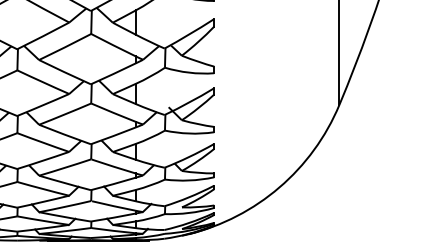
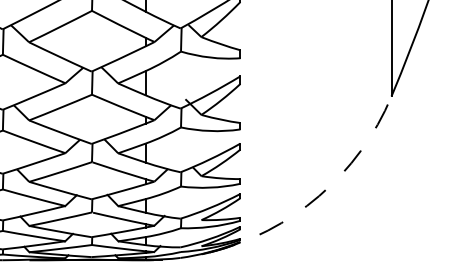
arc: (279, 187) -> (319, 196), solid -> dashed

